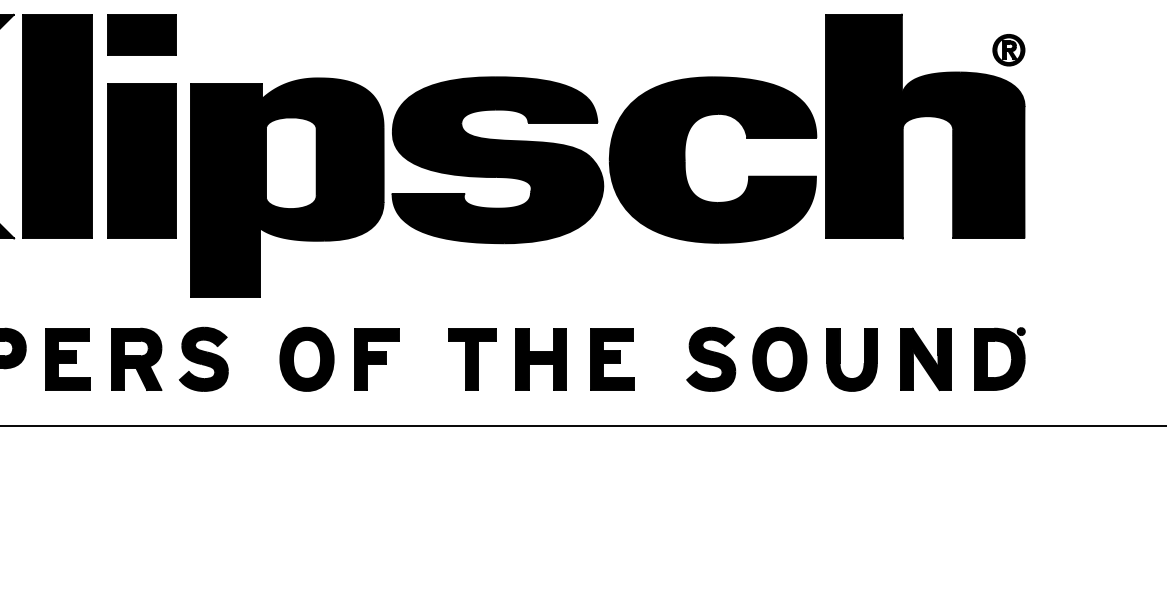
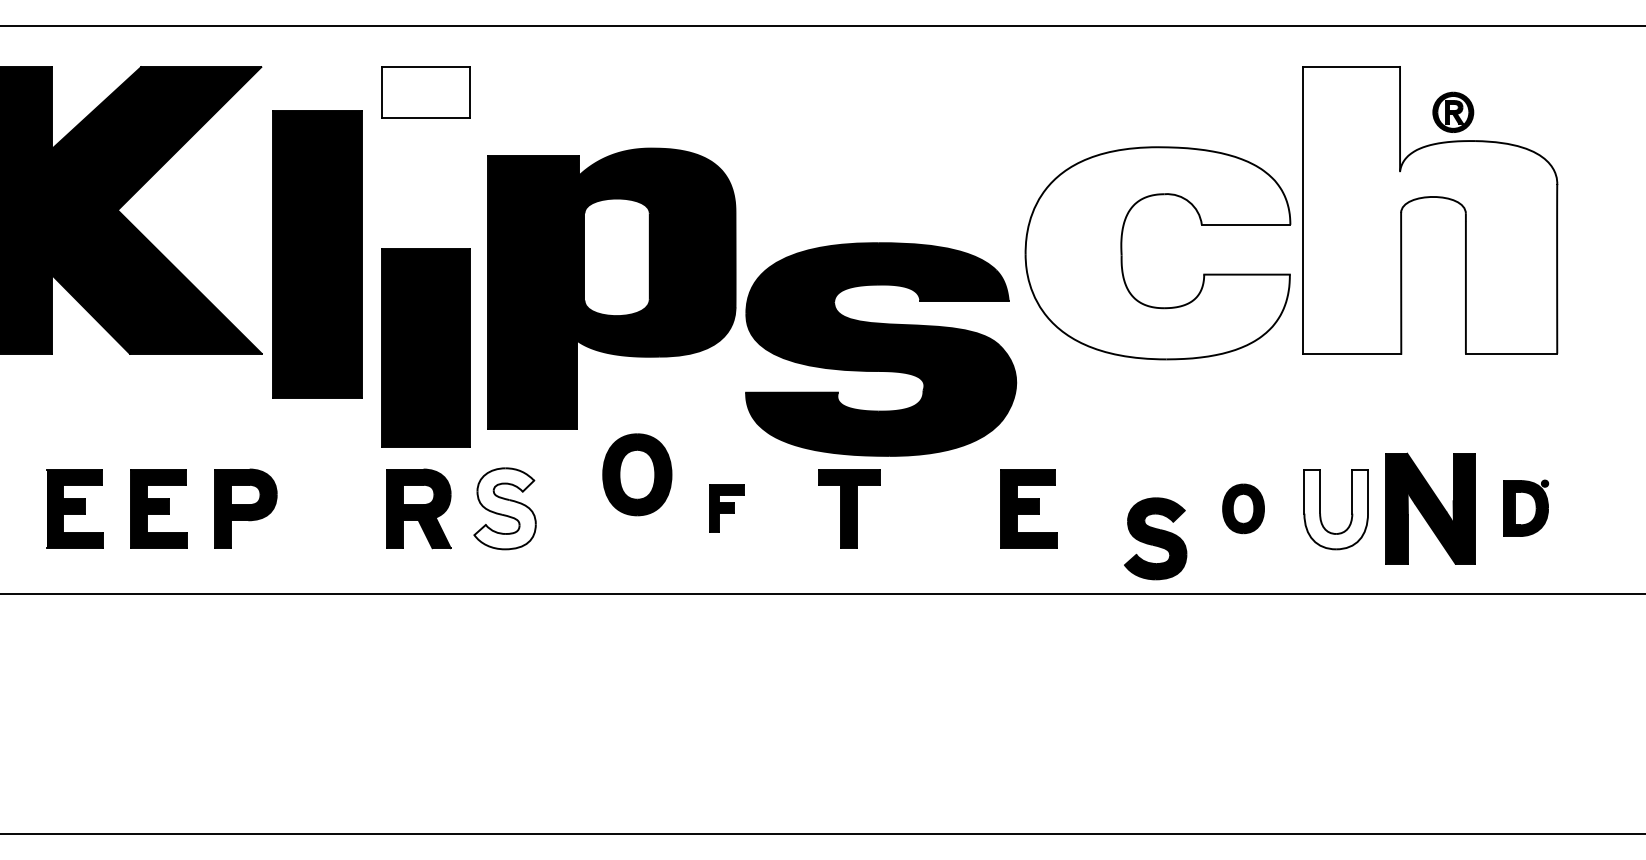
fill: (141, 34) -> (425, 92), removed
part: (1009, 49) -> (1453, 111), moved
fill: (925, 125) -> (1430, 209), removed
part: (57, 126) -> (317, 254), moved
part: (498, 160) -> (881, 349), moved
fill: (712, 160) -> (1157, 253), removed
part: (141, 161) -> (425, 347), moved
part: (999, 358) -> (1525, 507), size x0.7
part: (67, 359) -> (330, 508), removed
fill: (203, 359) -> (504, 508), removed
part: (307, 359) -> (637, 474), moved
part: (376, 359) -> (726, 508), size x0.6
part: (541, 359) -> (937, 508), removed
part: (711, 359) -> (1155, 538), moved
part: (779, 359) -> (1243, 508), size x0.6
fill: (852, 359) -> (1336, 509), removed
part: (925, 359) -> (1430, 508), size x1.4

